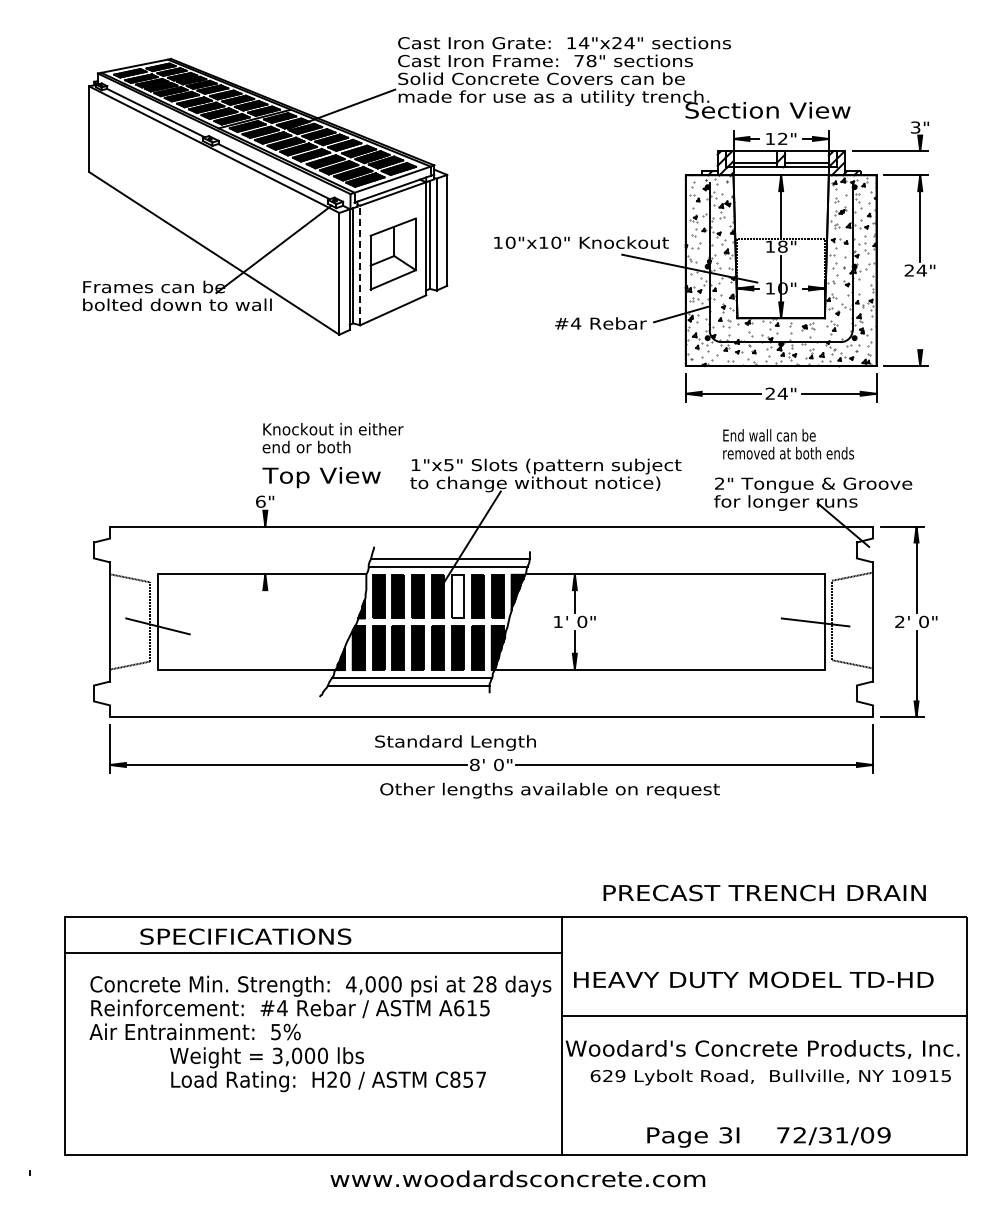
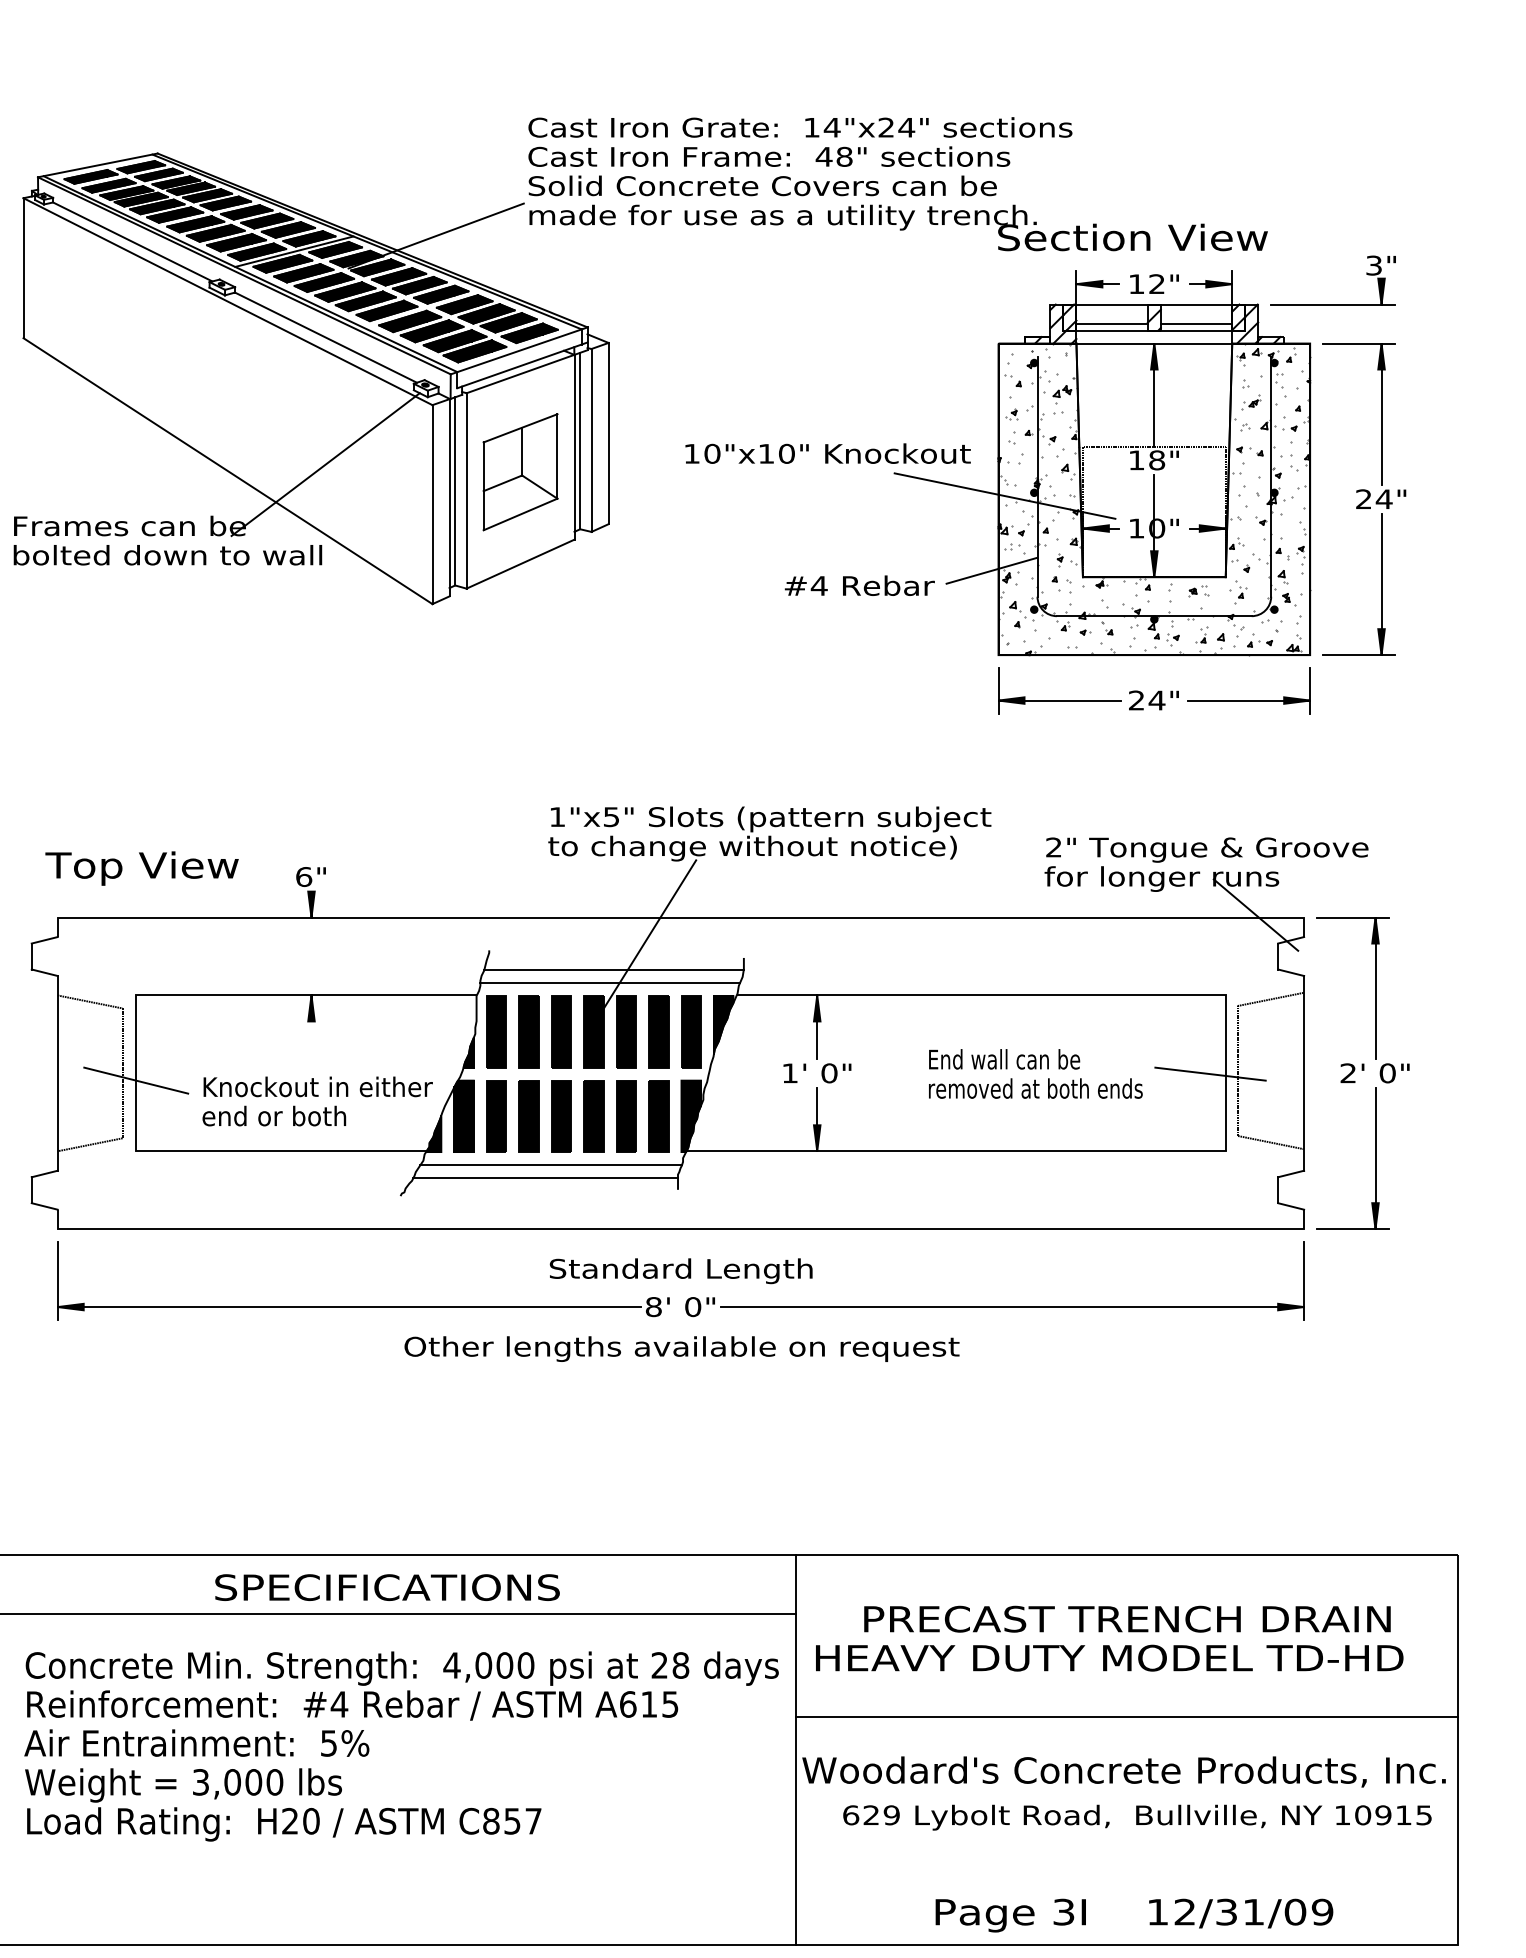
text: (578, 60) -> (823, 156), 78" -> 48"
line: (360, 265) -> (467, 490), dashed -> solid
line: (920, 322) -> (1381, 584), added
text: (332, 438) -> (316, 1102), moved
text: (788, 444) -> (1035, 1074), moved
text: (321, 477) -> (141, 868), moved
fill: (457, 596) -> (625, 1031), added
text: (455, 742) -> (681, 1270), moved
text: (549, 790) -> (681, 1348), moved
text: (764, 892) -> (1127, 1618), moved
text: (245, 936) -> (386, 1587), moved
text: (327, 1069) -> (282, 1804), moved
text: (783, 1135) -> (1158, 1912), 72/31/09 -> 12/31/09

